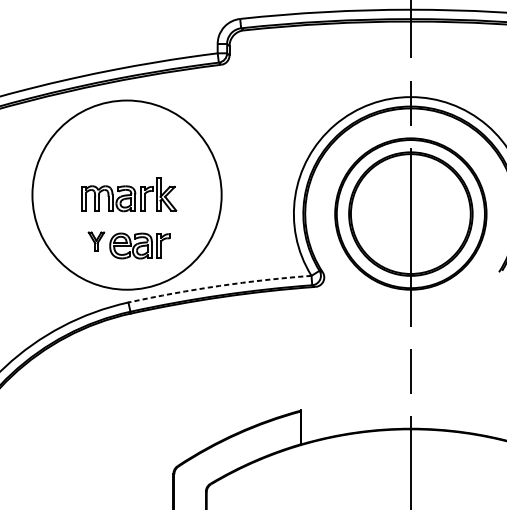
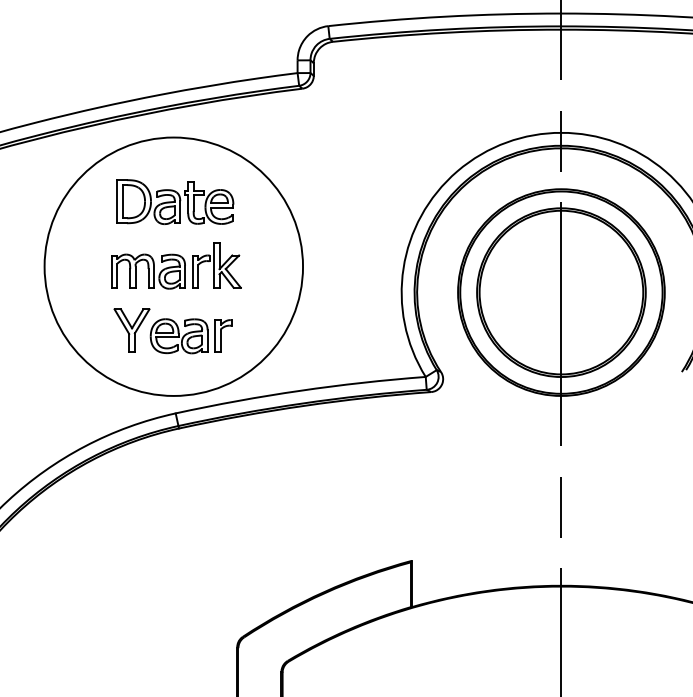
part: (128, 147) -> (175, 201), added
part: (96, 241) -> (131, 330), size x1.67
arc: (219, 285) -> (300, 390), dashed -> solid

